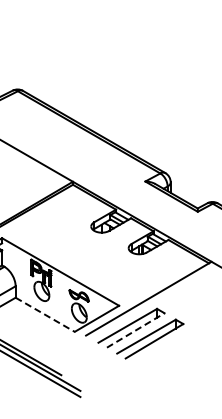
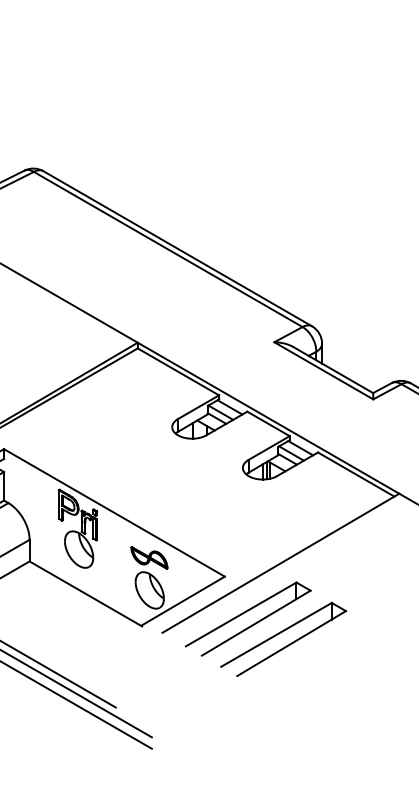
line: (45, 315) -> (85, 594), dashed -> solid
line: (135, 330) -> (255, 623), dashed -> solid

